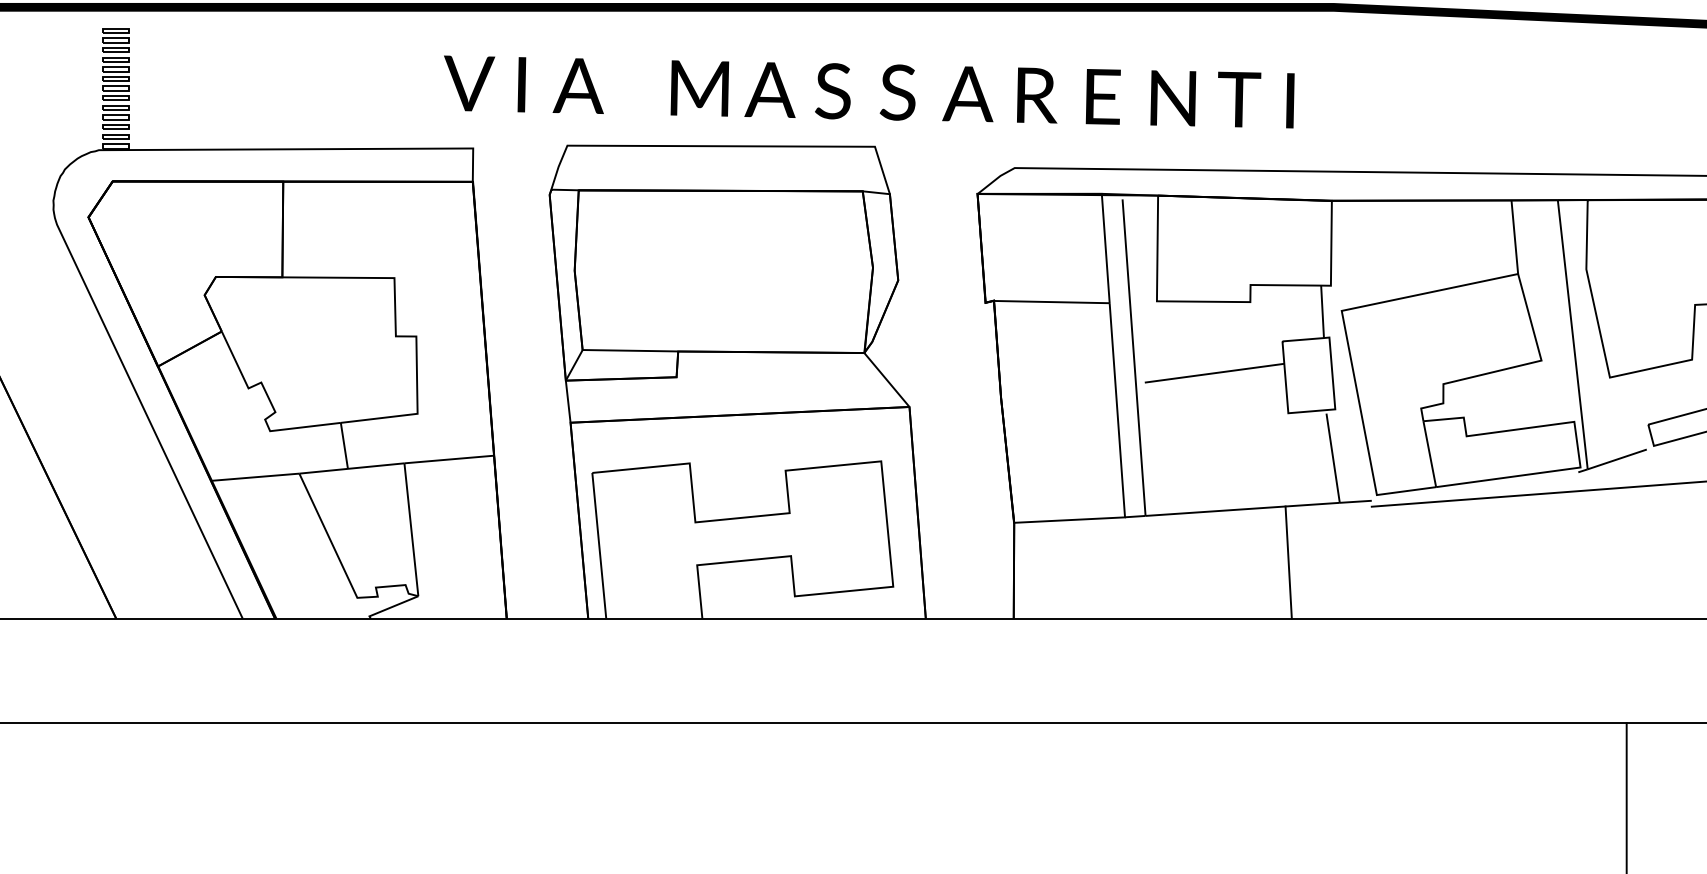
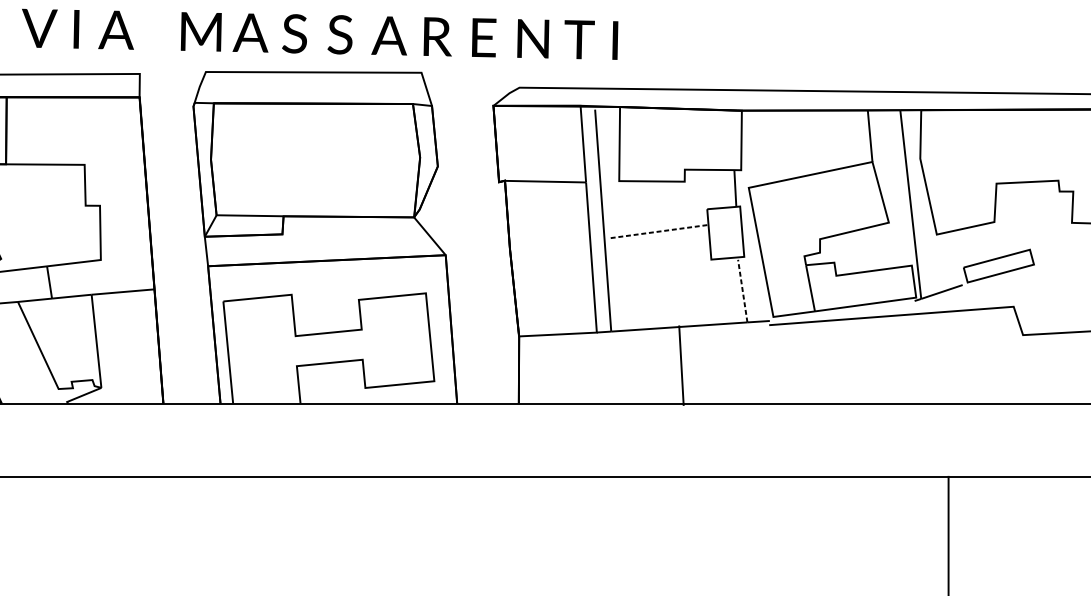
text: (869, 91) -> (320, 34), moved
line: (1215, 373) -> (660, 231), solid -> dashed
line: (1333, 457) -> (743, 290), solid -> dashed
line: (1288, 562) -> (681, 365), moved

